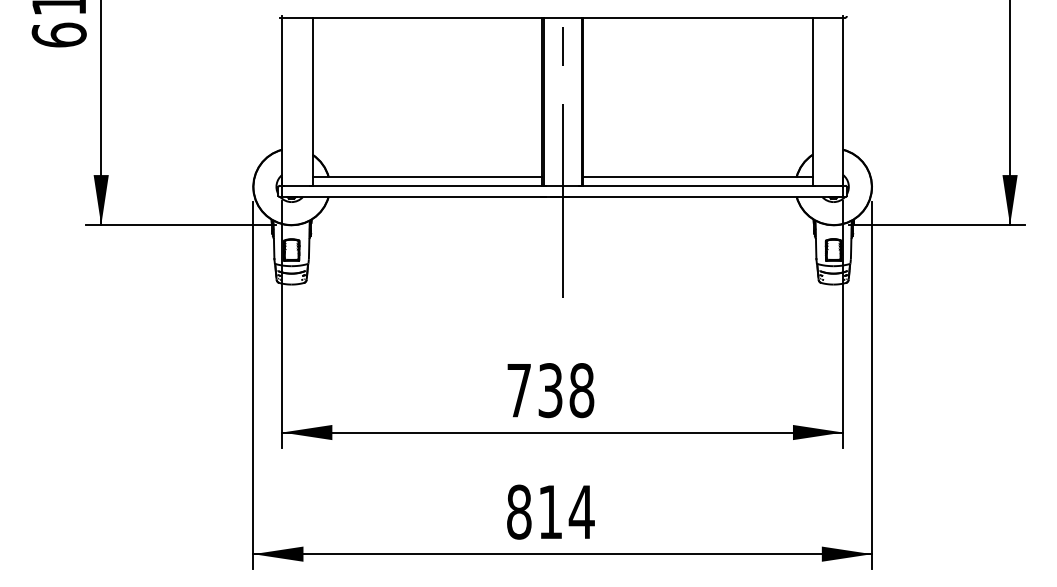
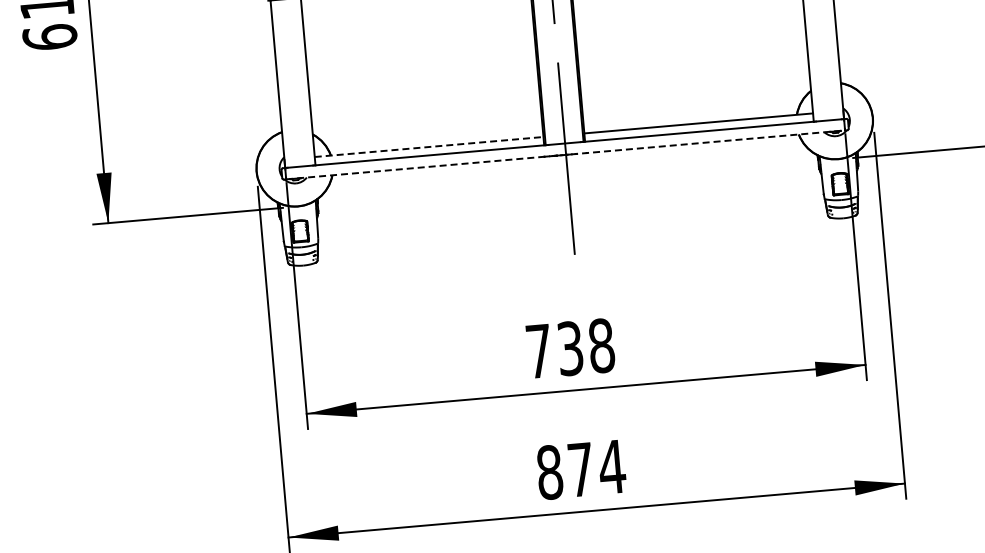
line: (427, 177) -> (429, 147), solid -> dashed
line: (562, 197) -> (565, 155), solid -> dashed
text: (550, 511) -> (580, 469), 814 -> 874

